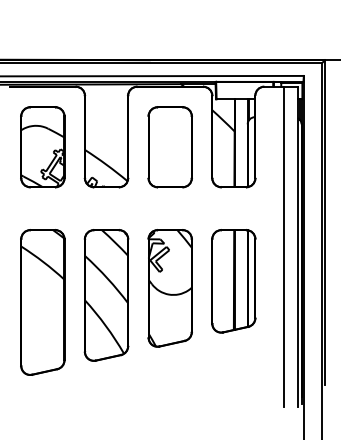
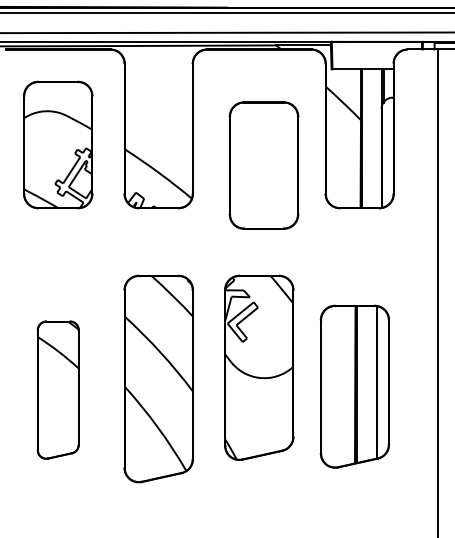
part: (169, 147) -> (262, 165), moved
part: (233, 281) -> (354, 386), moved
part: (42, 302) -> (57, 390), size x0.6

